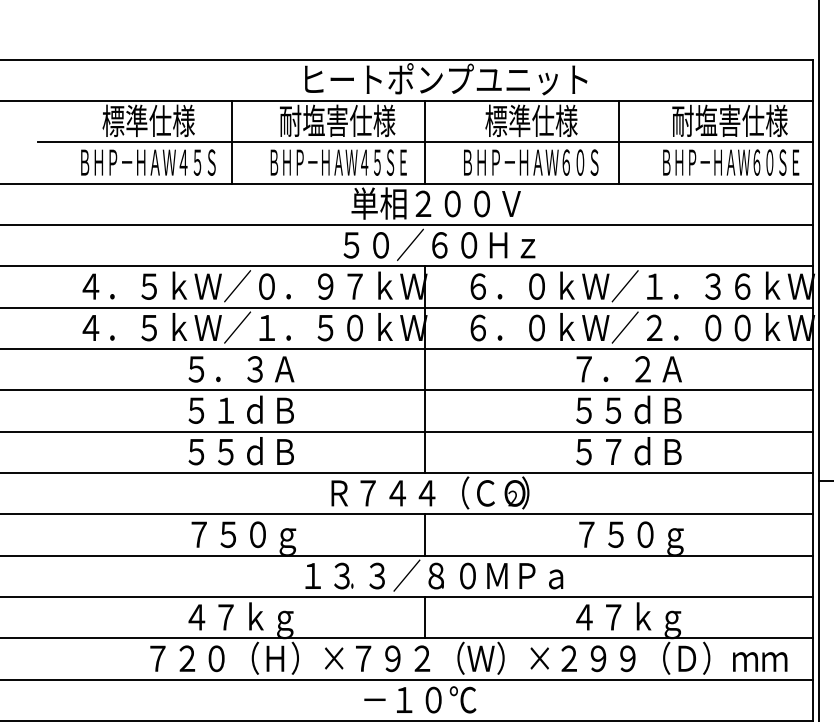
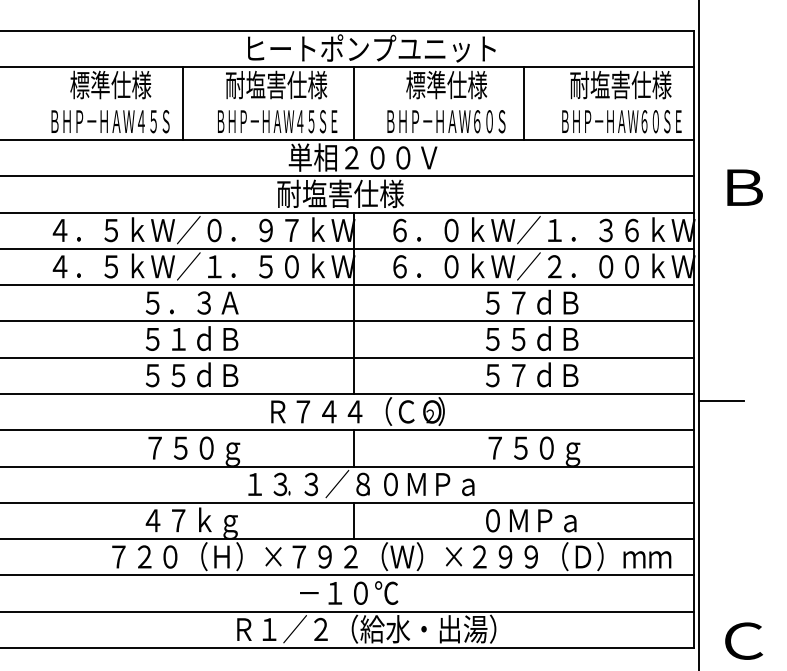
line: (425, 141) -> (353, 103), removed
text: (436, 244) -> (363, 193), ５０／６０Ｈｚ -> 耐塩害仕様
text: (629, 367) -> (532, 301), ７．２Ａ -> ５７ｄＢ
text: (628, 619) -> (531, 522), ４７ｋｇ -> ０ＭＰａ

